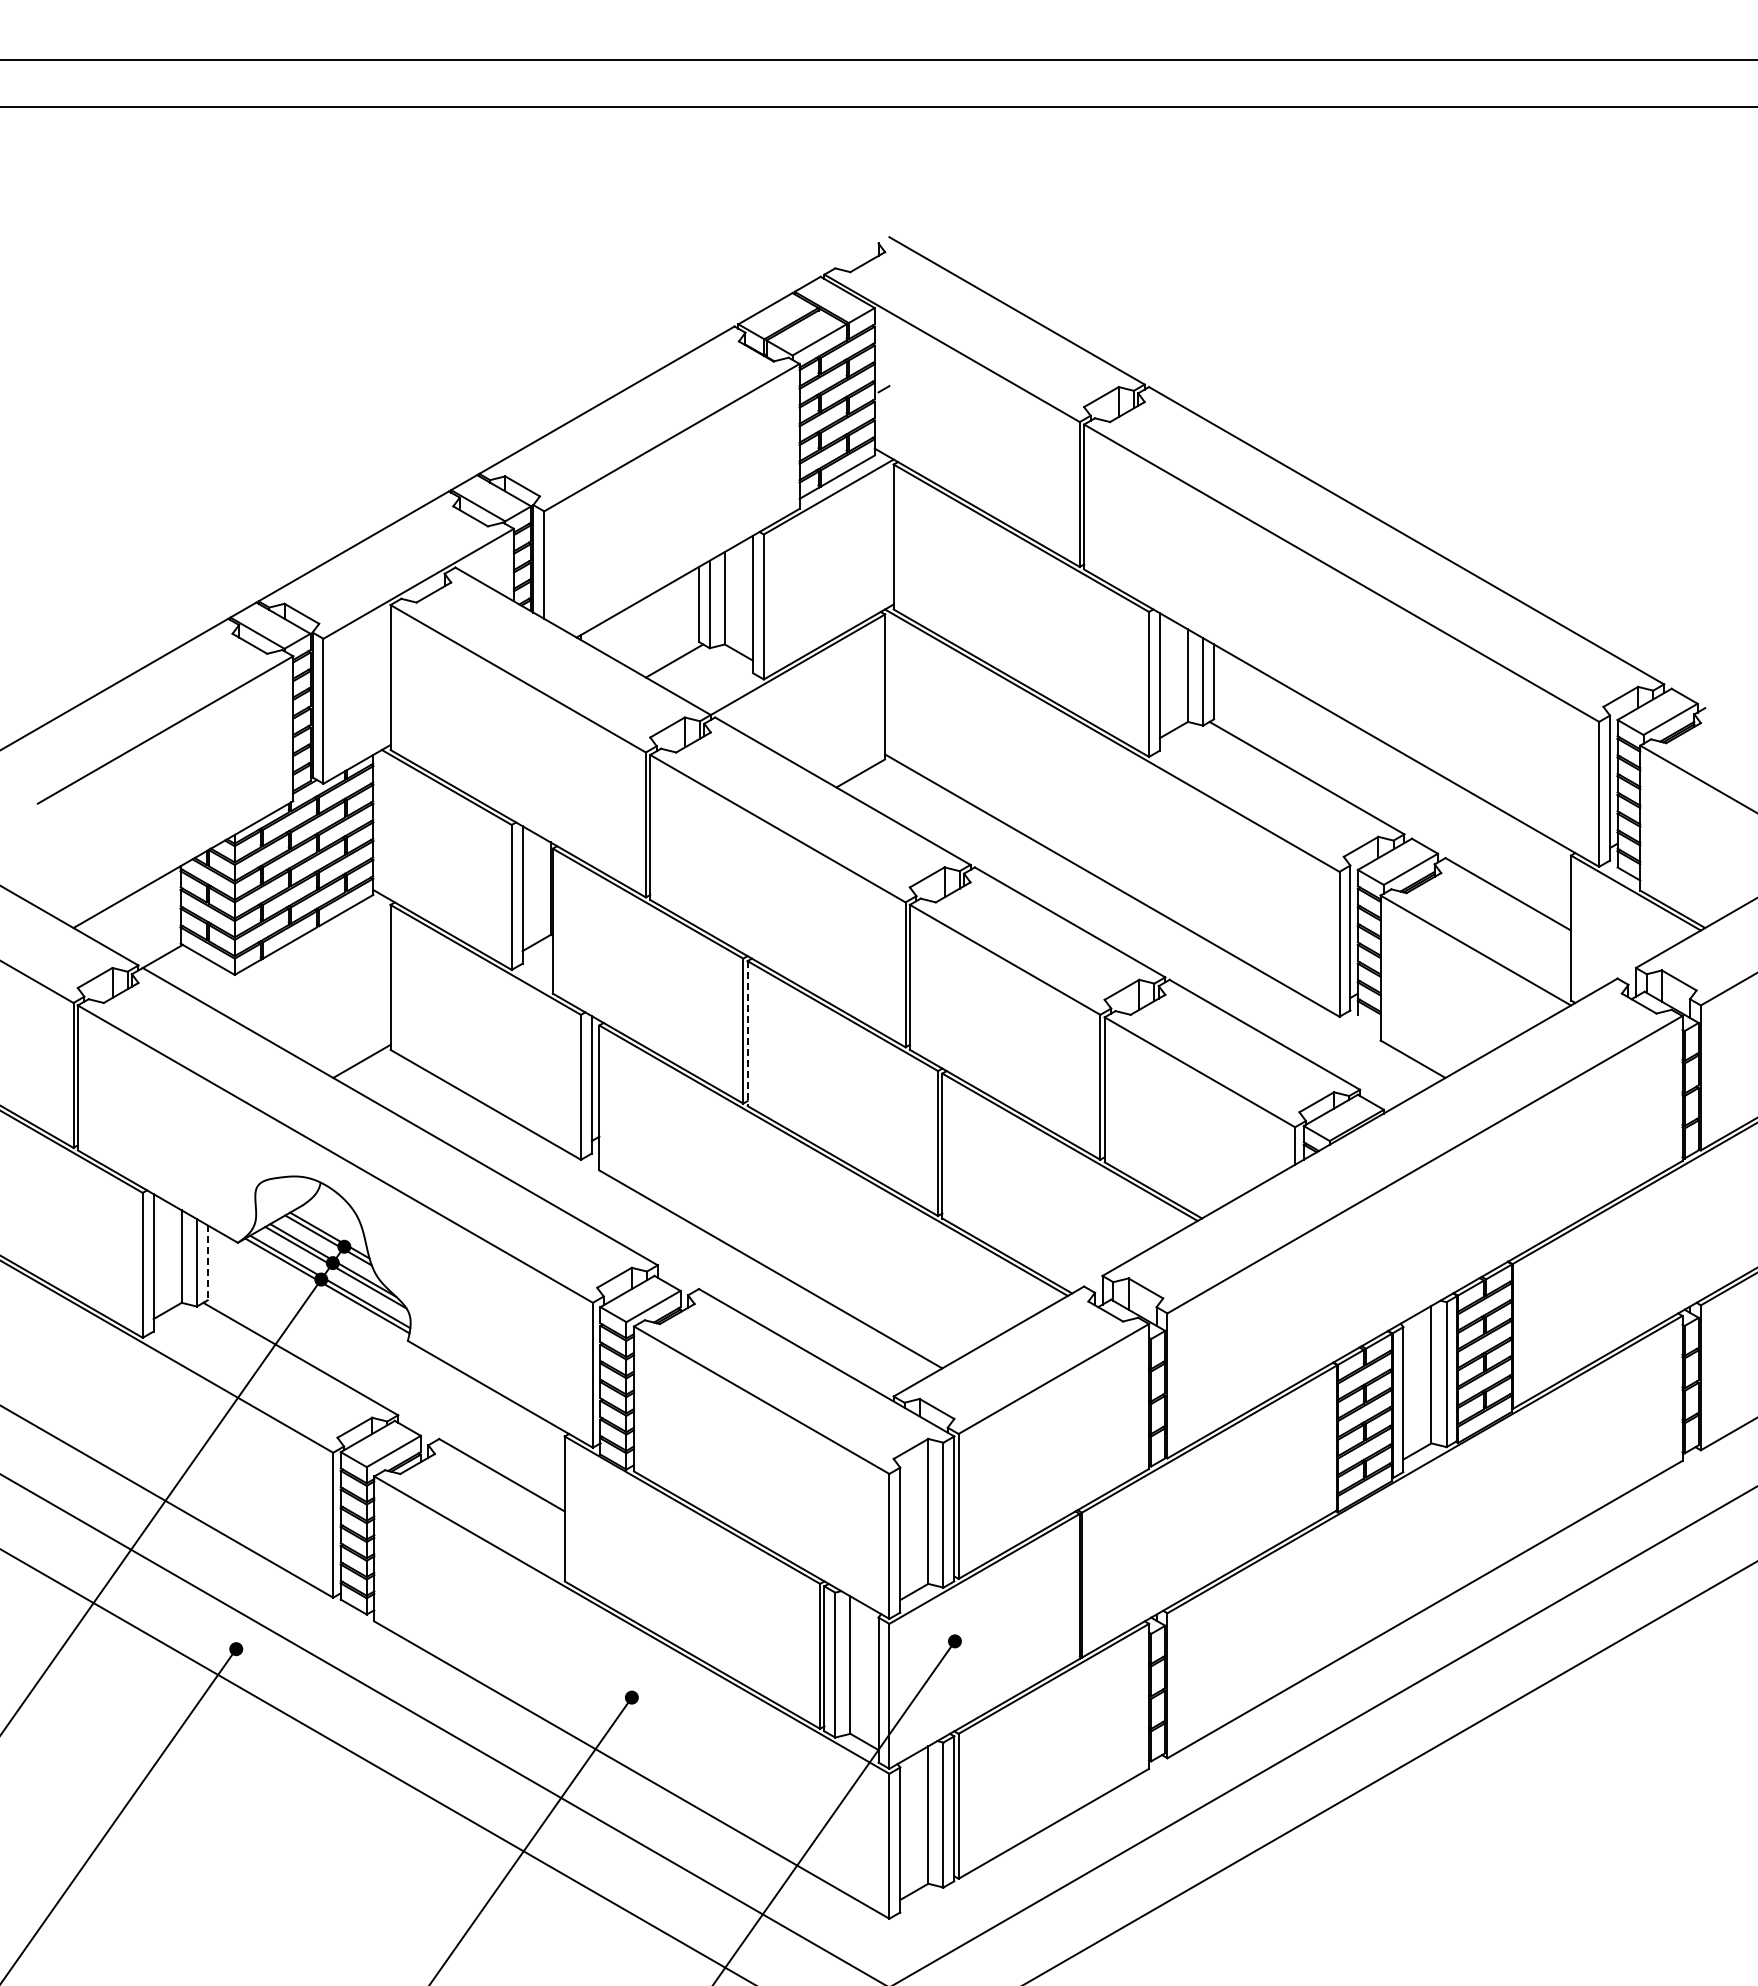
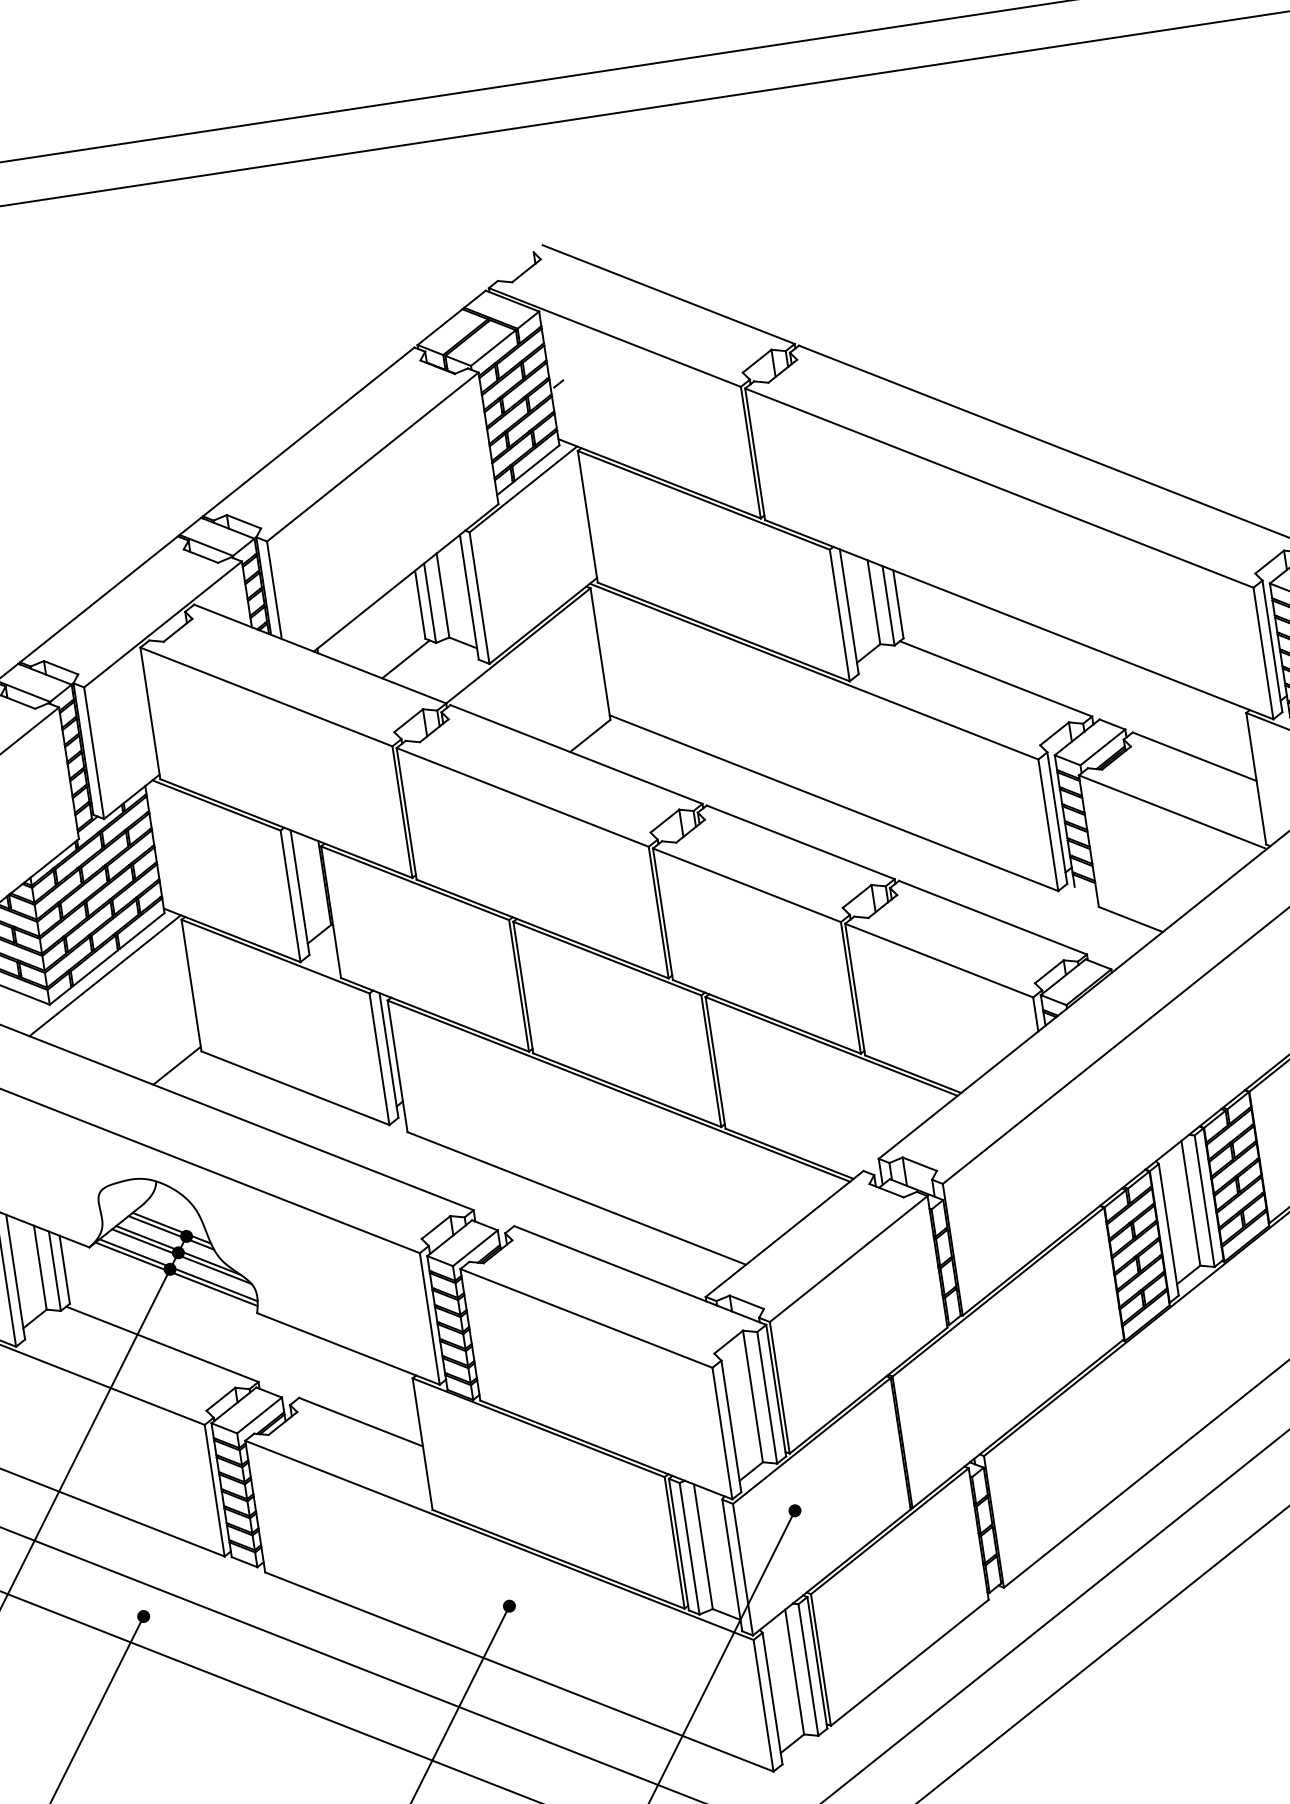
line: (298, 952) -> (104, 975), added
line: (747, 1034) -> (523, 988), dashed -> solid
line: (207, 1263) -> (64, 1270), dashed -> solid

